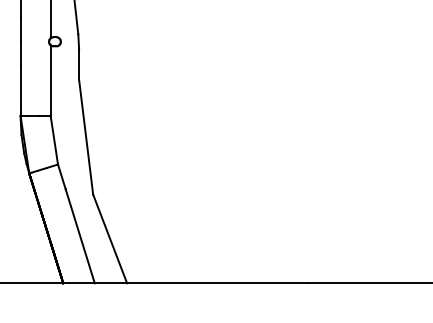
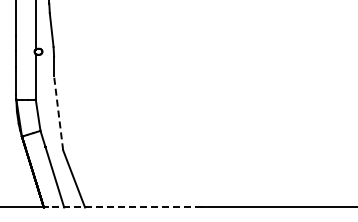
line: (85, 135) -> (58, 112), solid -> dashed
line: (188, 283) -> (124, 207), solid -> dashed

